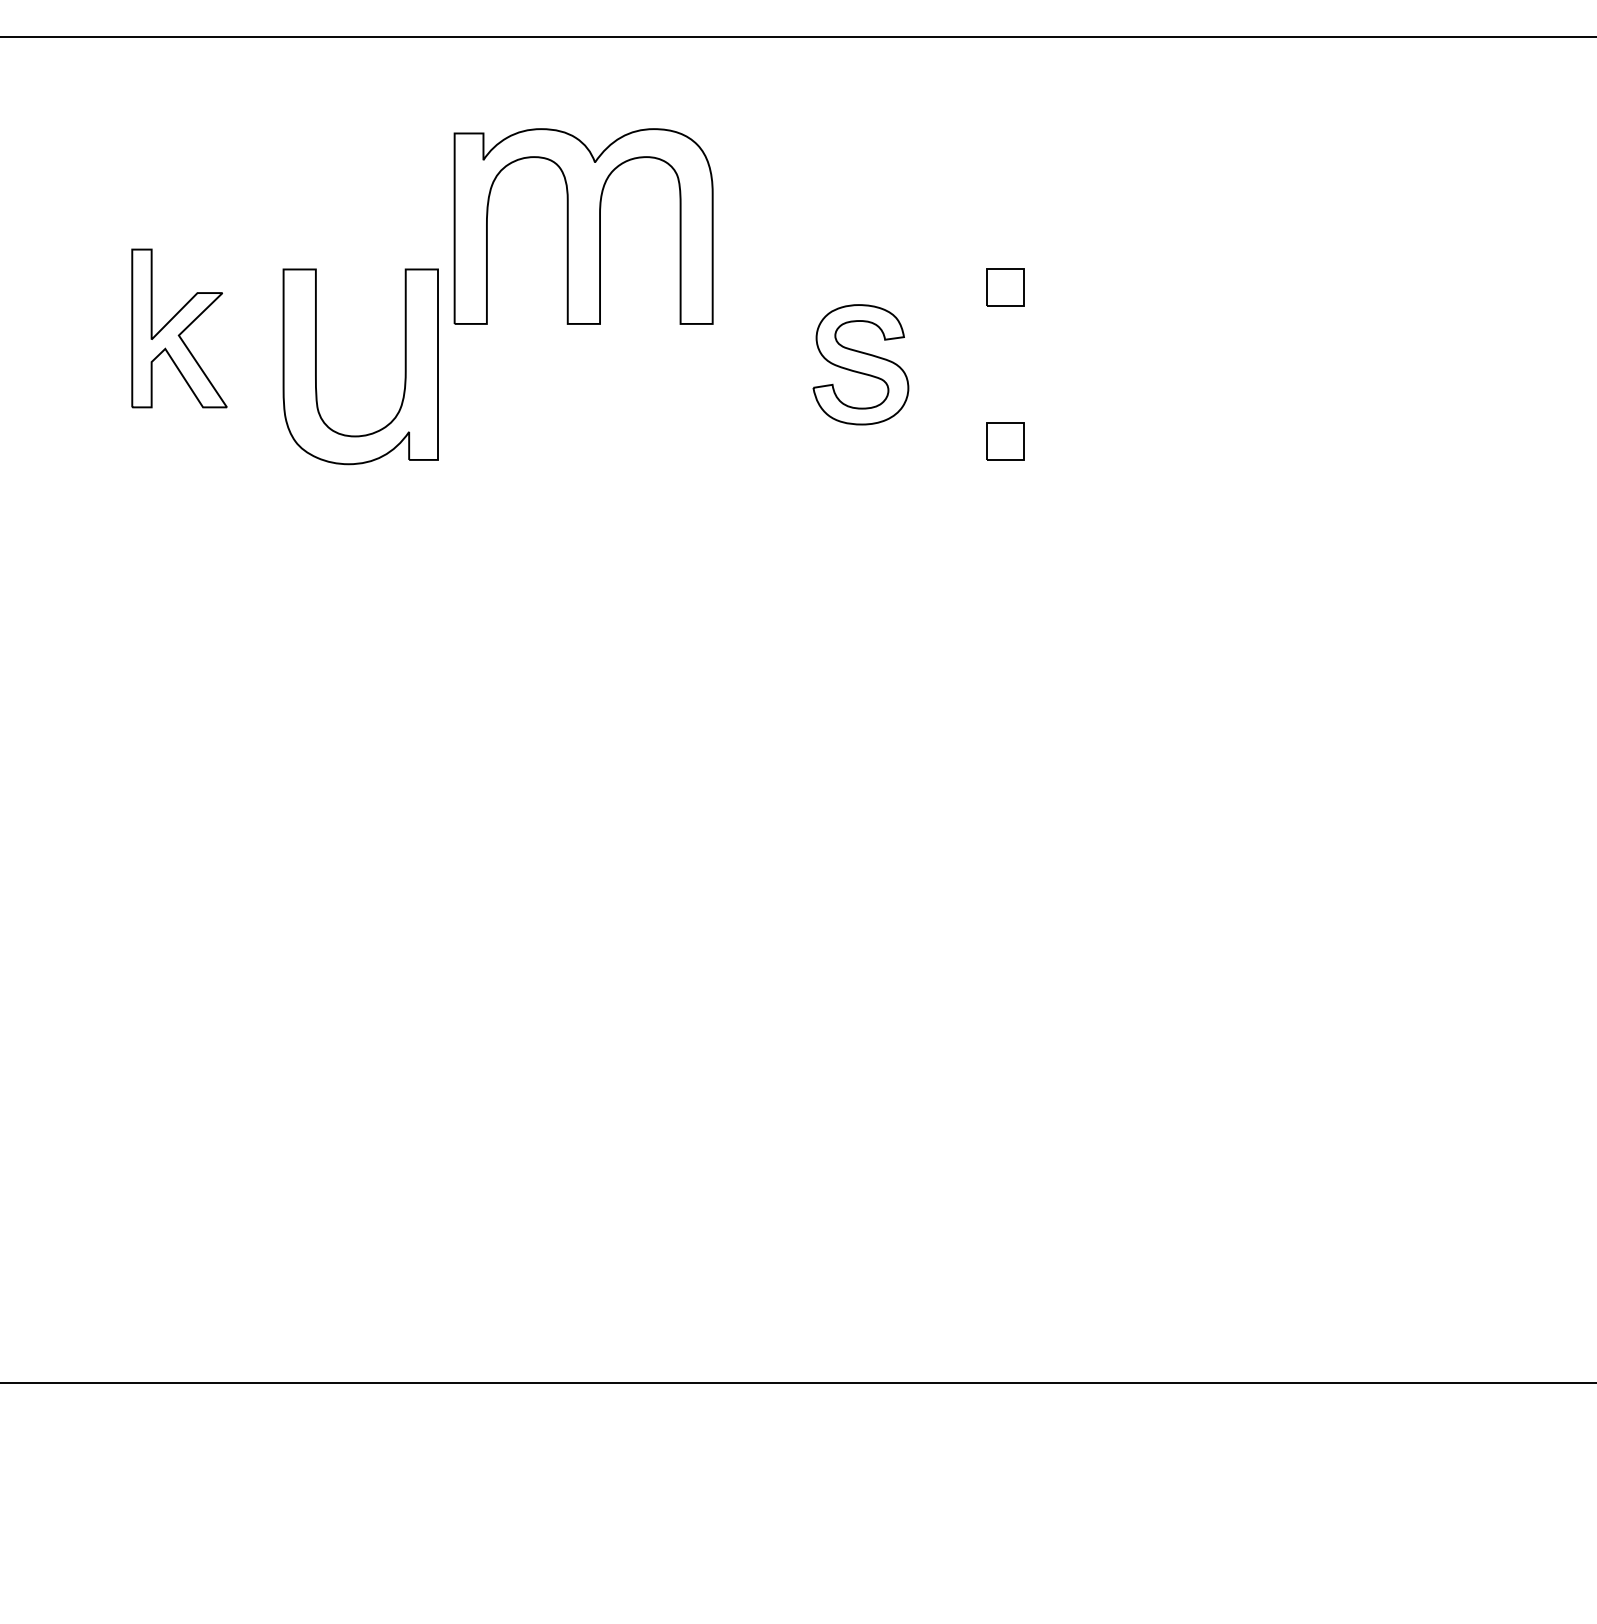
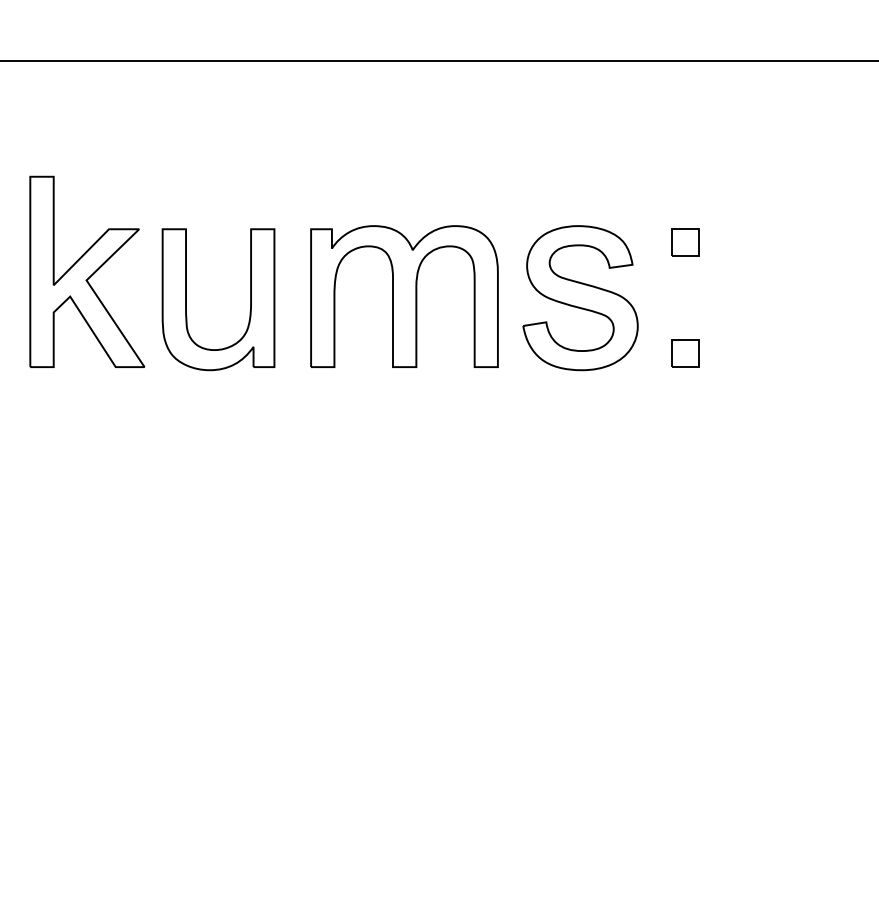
part: (583, 226) -> (404, 296), moved
part: (179, 328) -> (87, 271), size x1.67
part: (860, 364) -> (580, 298), size x1.67

